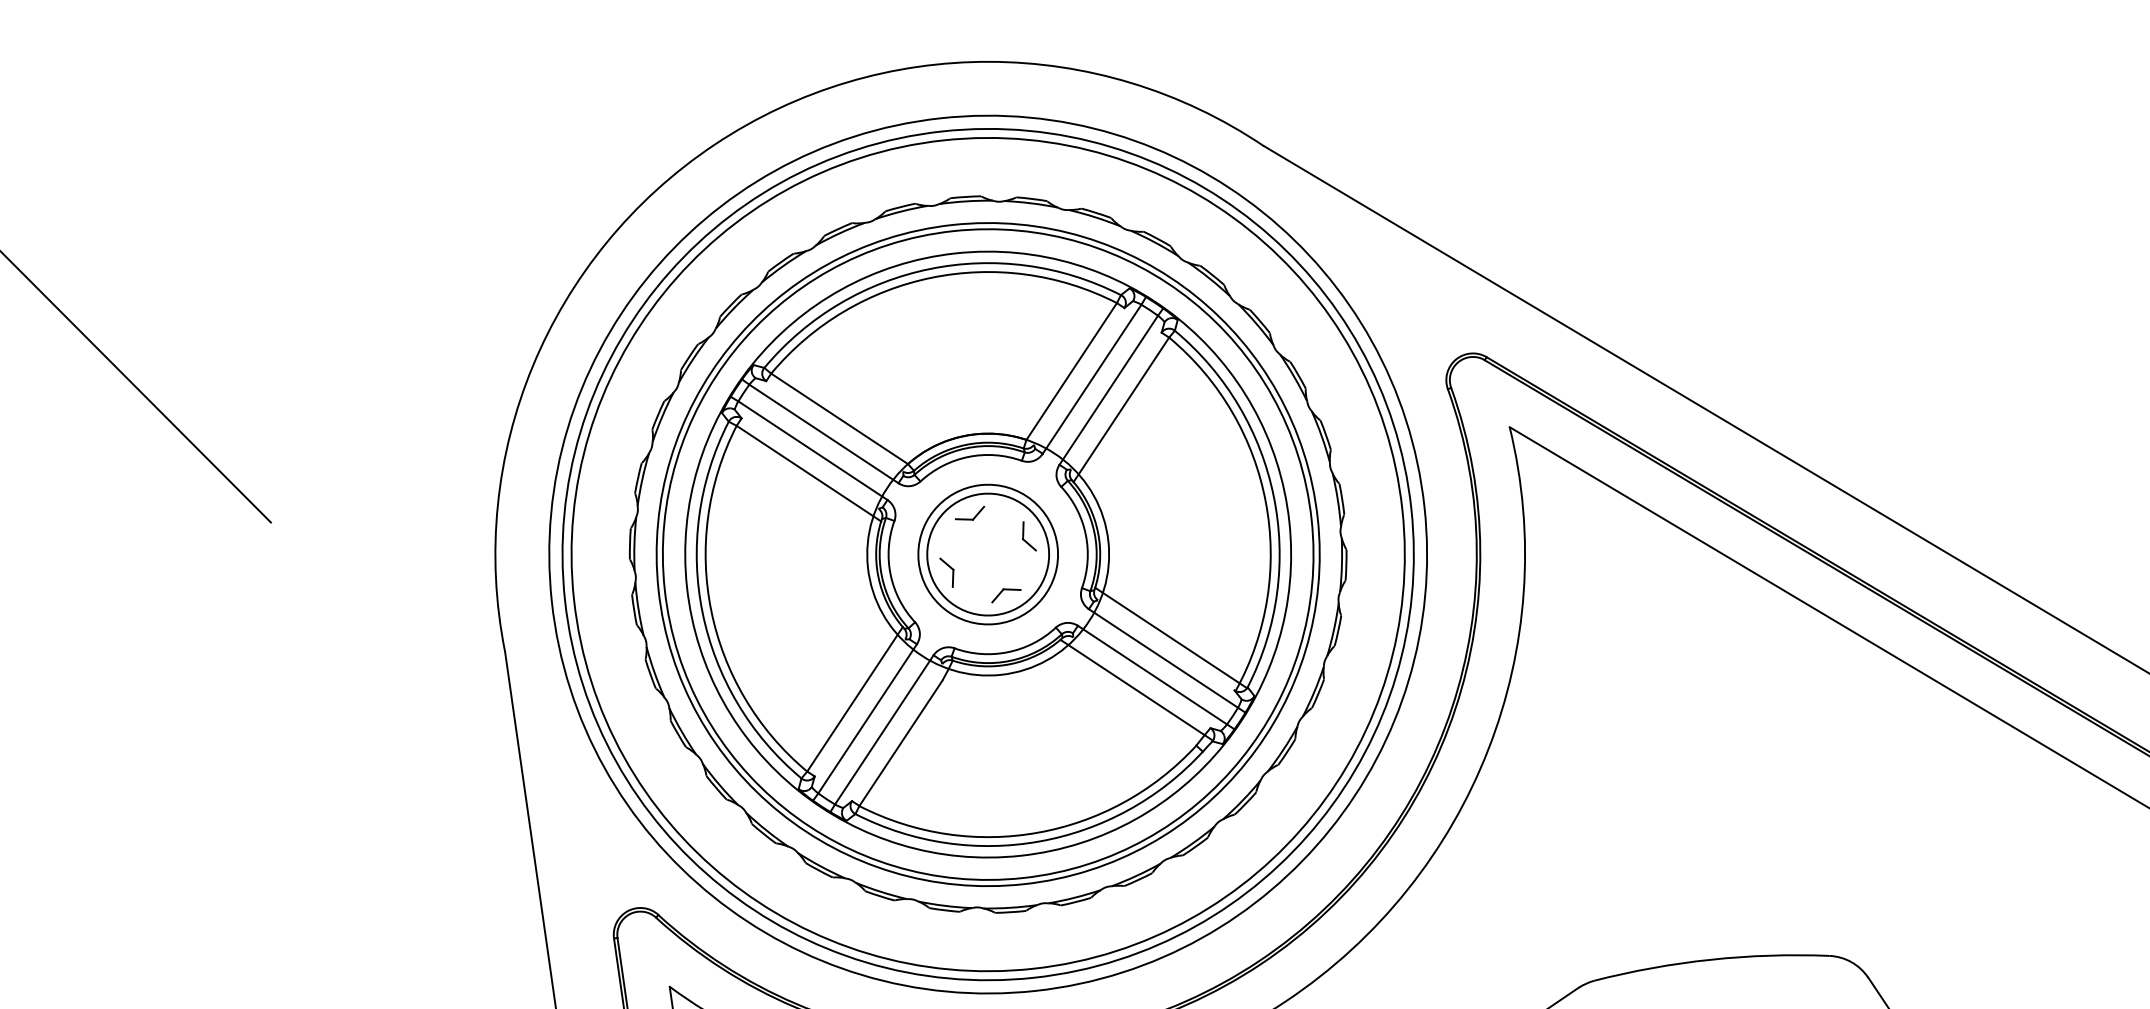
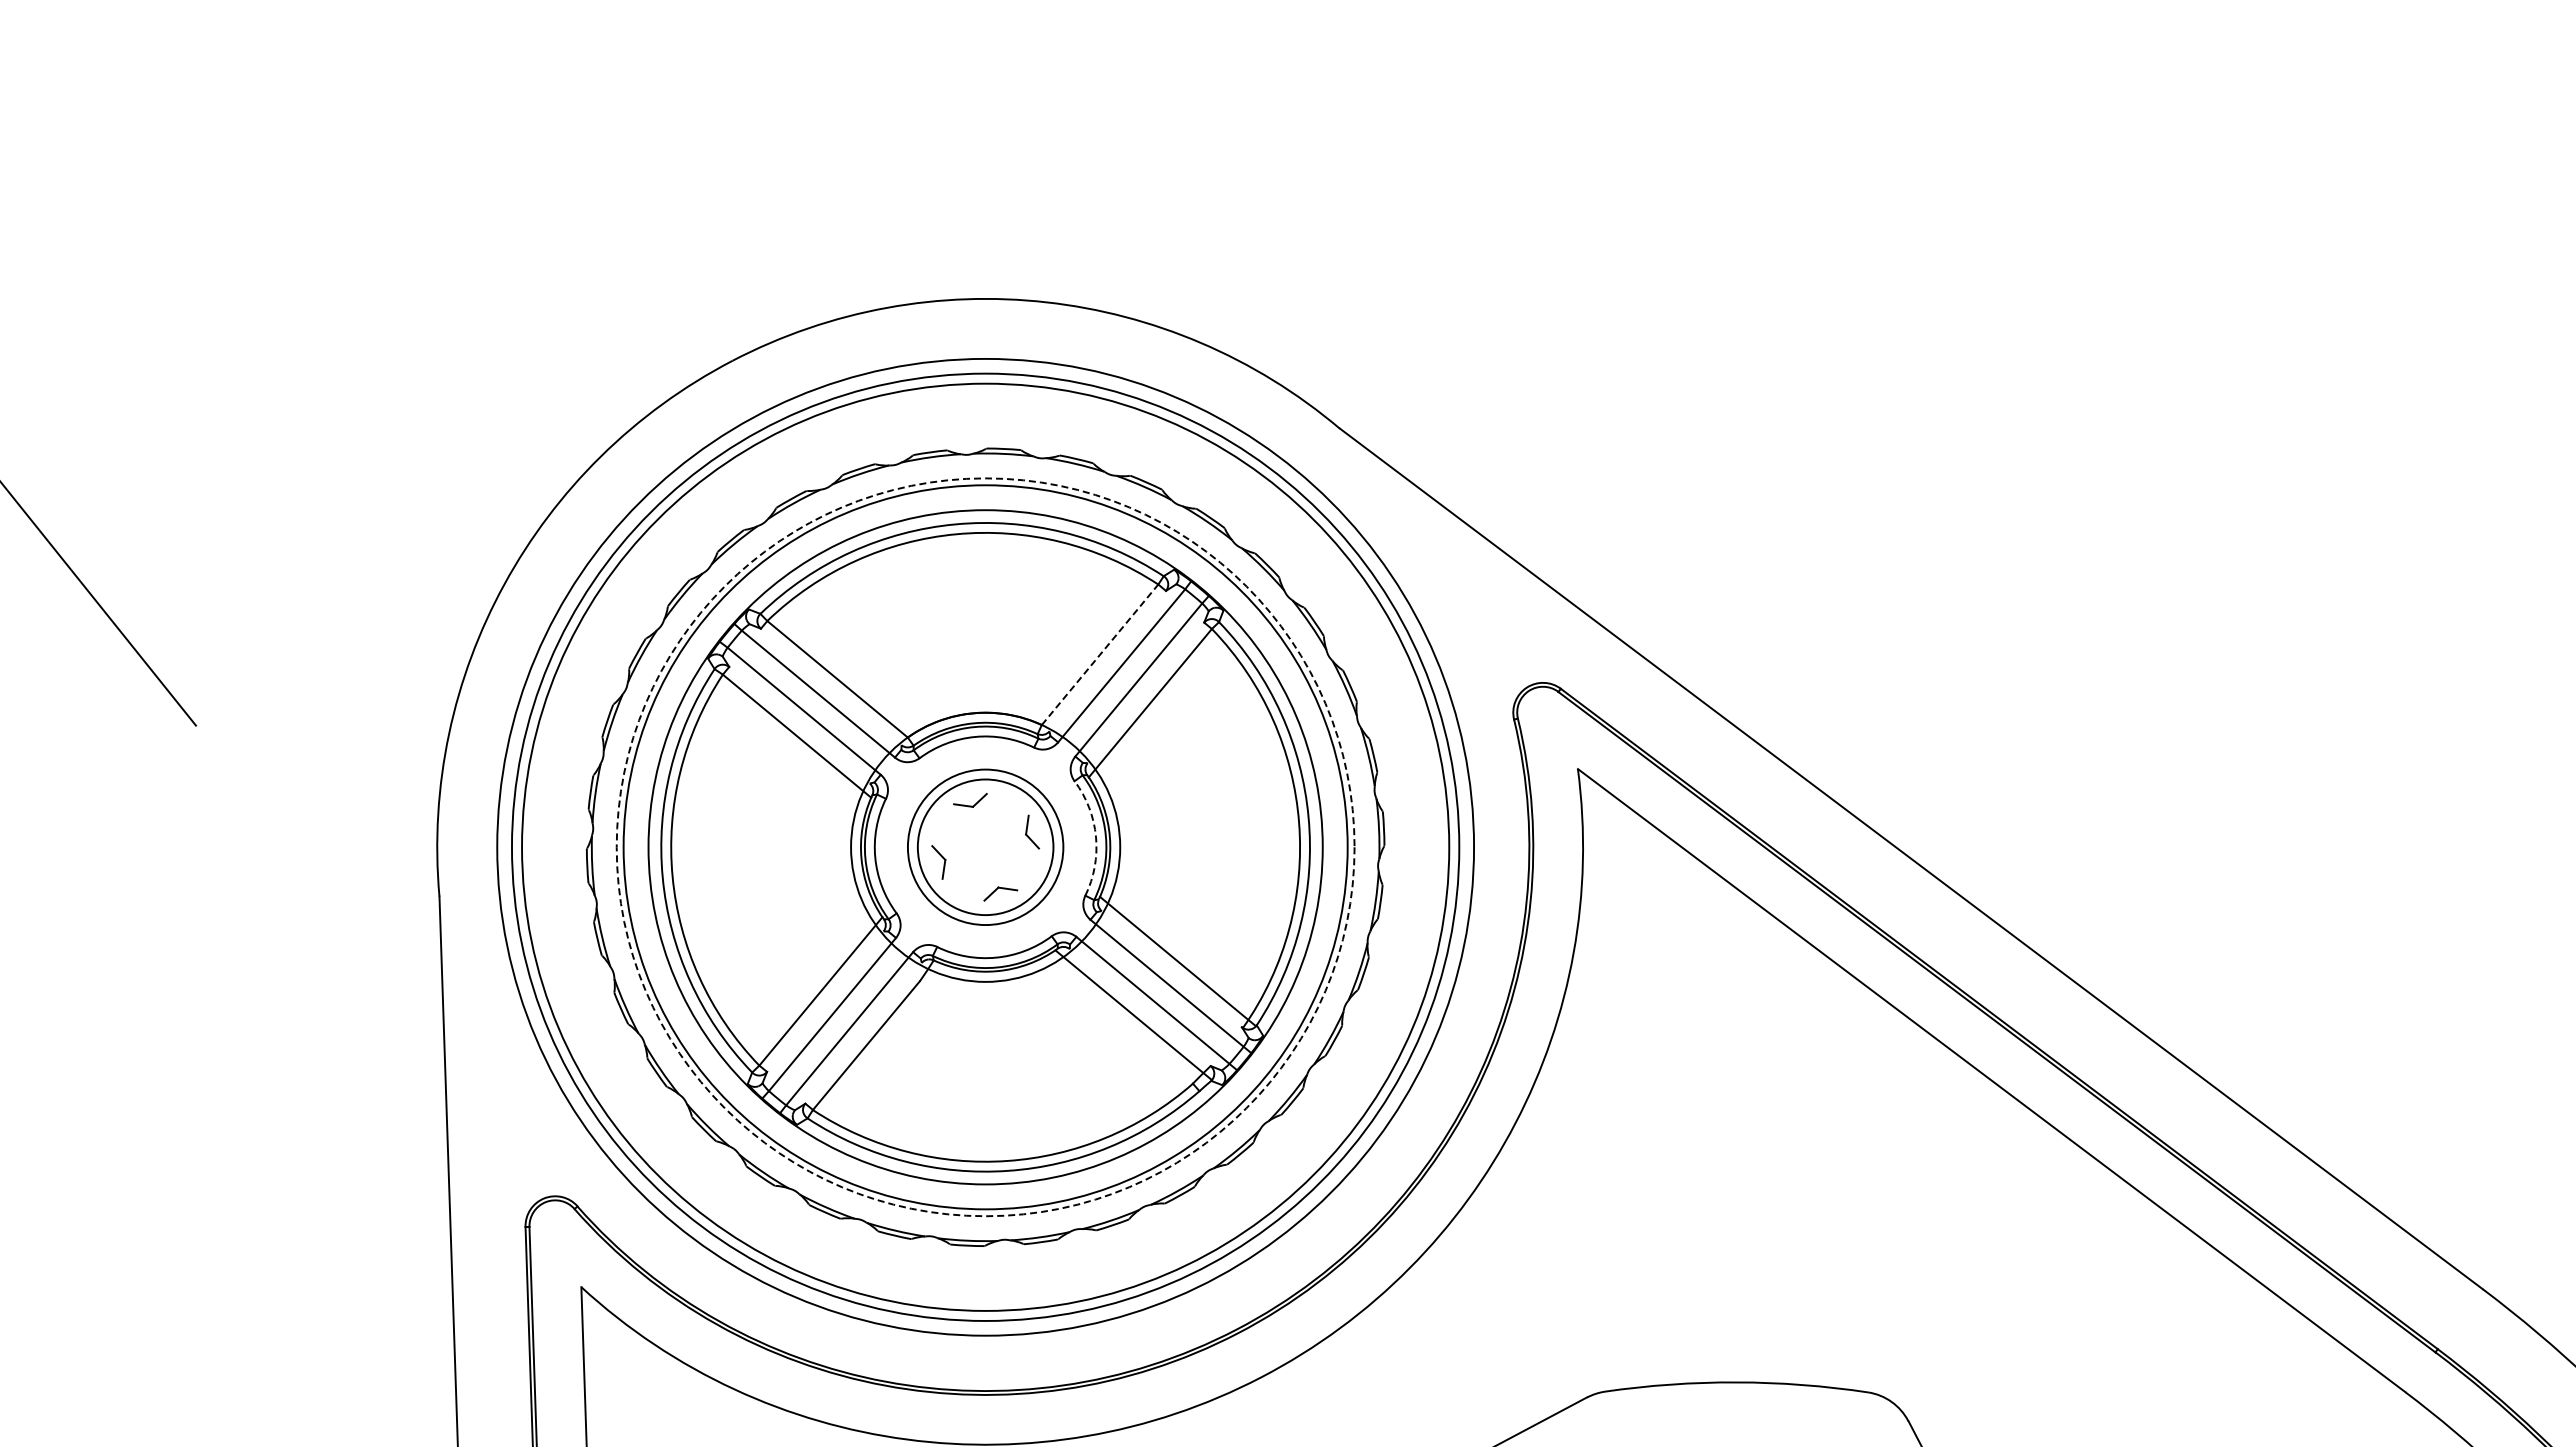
line: (1072, 371) -> (1100, 654), solid -> dashed
arc: (1086, 535) -> (1096, 837), solid -> dashed
circle: (988, 554) -> (985, 847), solid -> dashed

